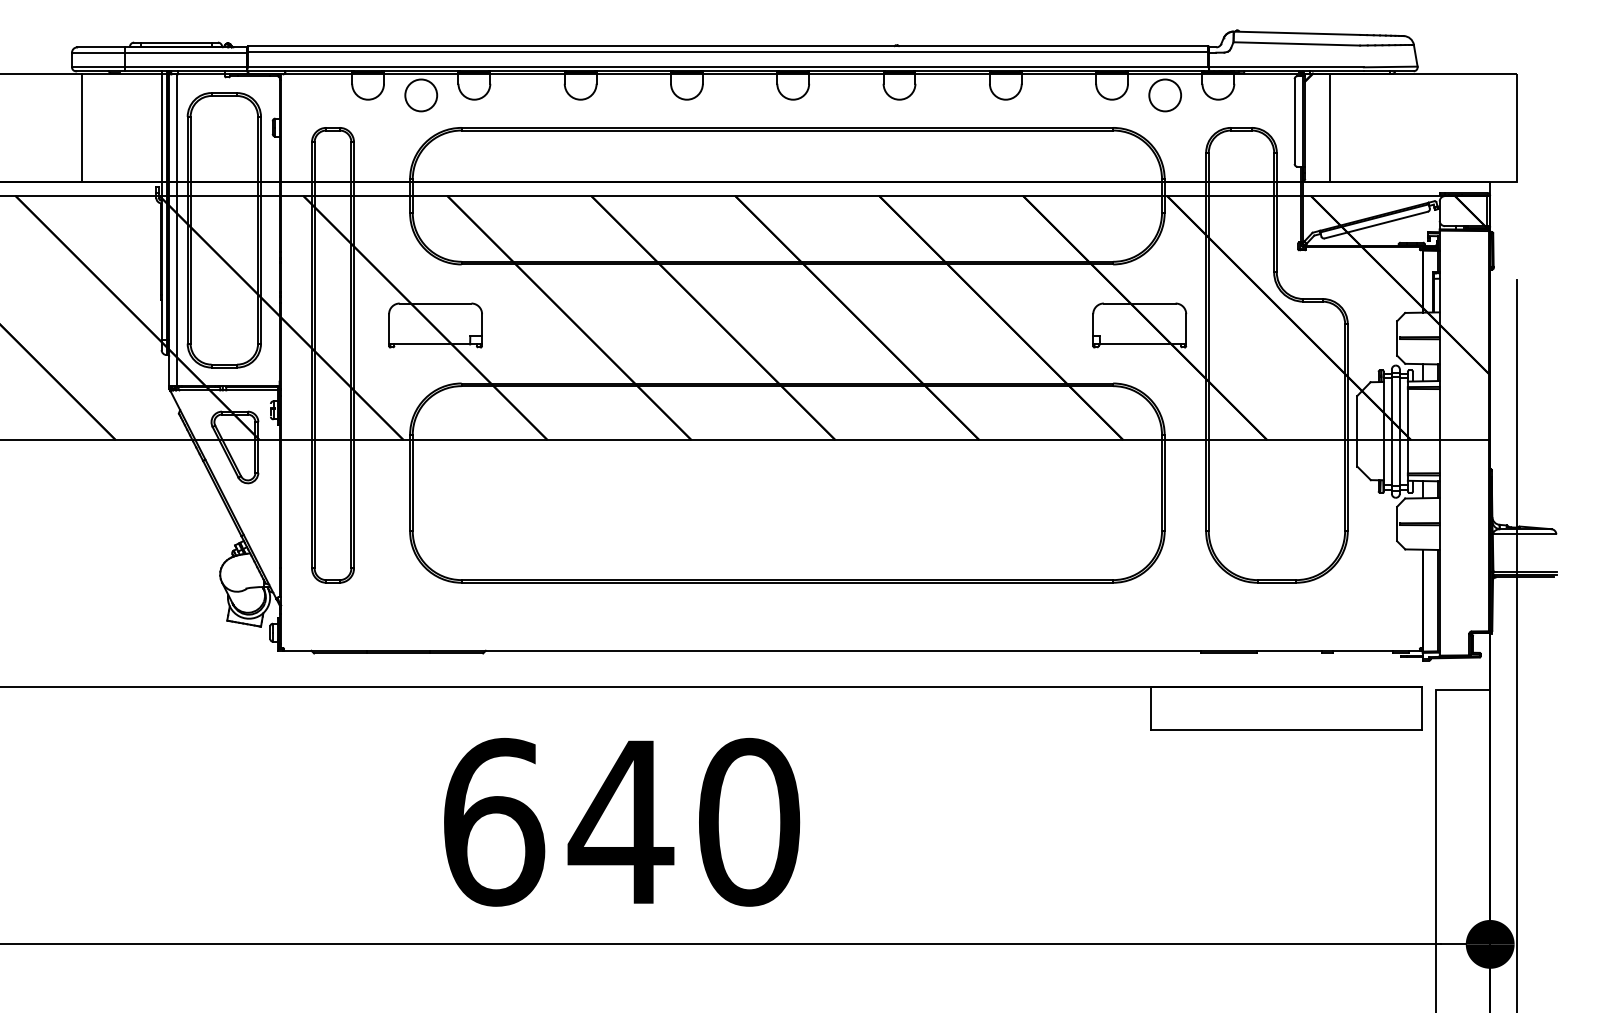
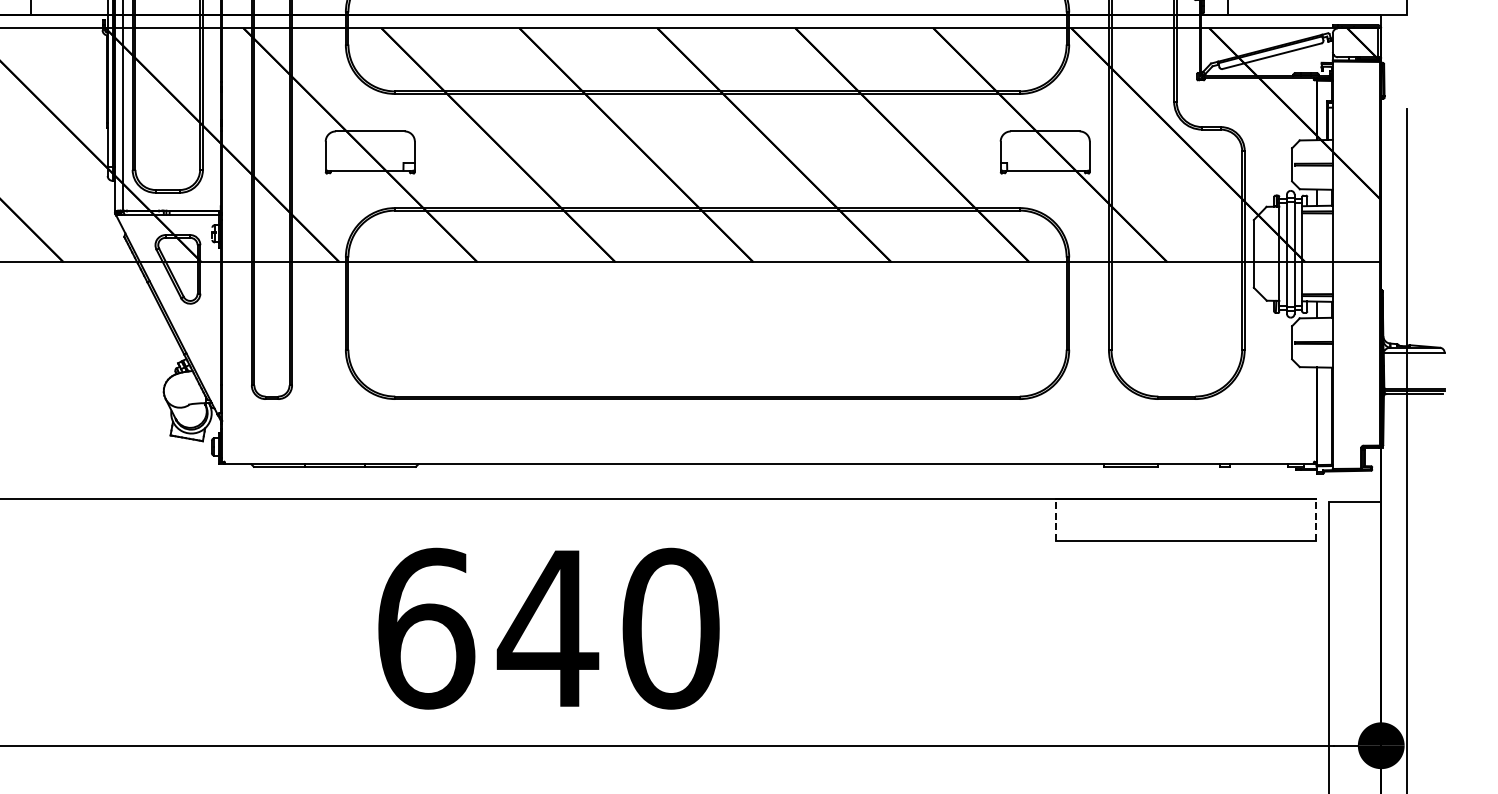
line: (1150, 708) -> (1055, 519), solid -> dashed
line: (1422, 708) -> (1316, 519), solid -> dashed

